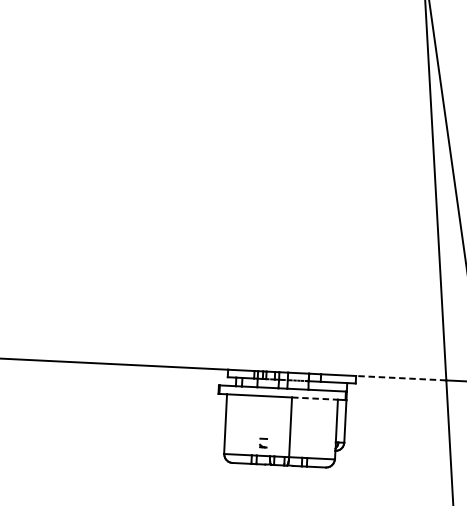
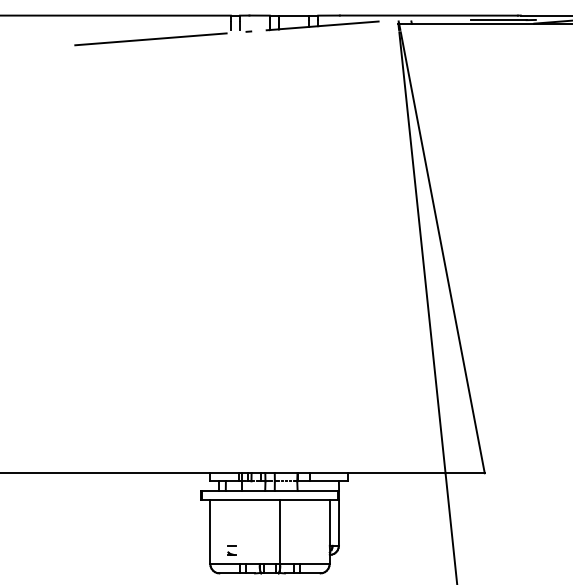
line: (400, 378) -> (396, 473), dashed -> solid
line: (315, 398) -> (305, 499), dashed -> solid
part: (263, 443) -> (231, 550), moved

